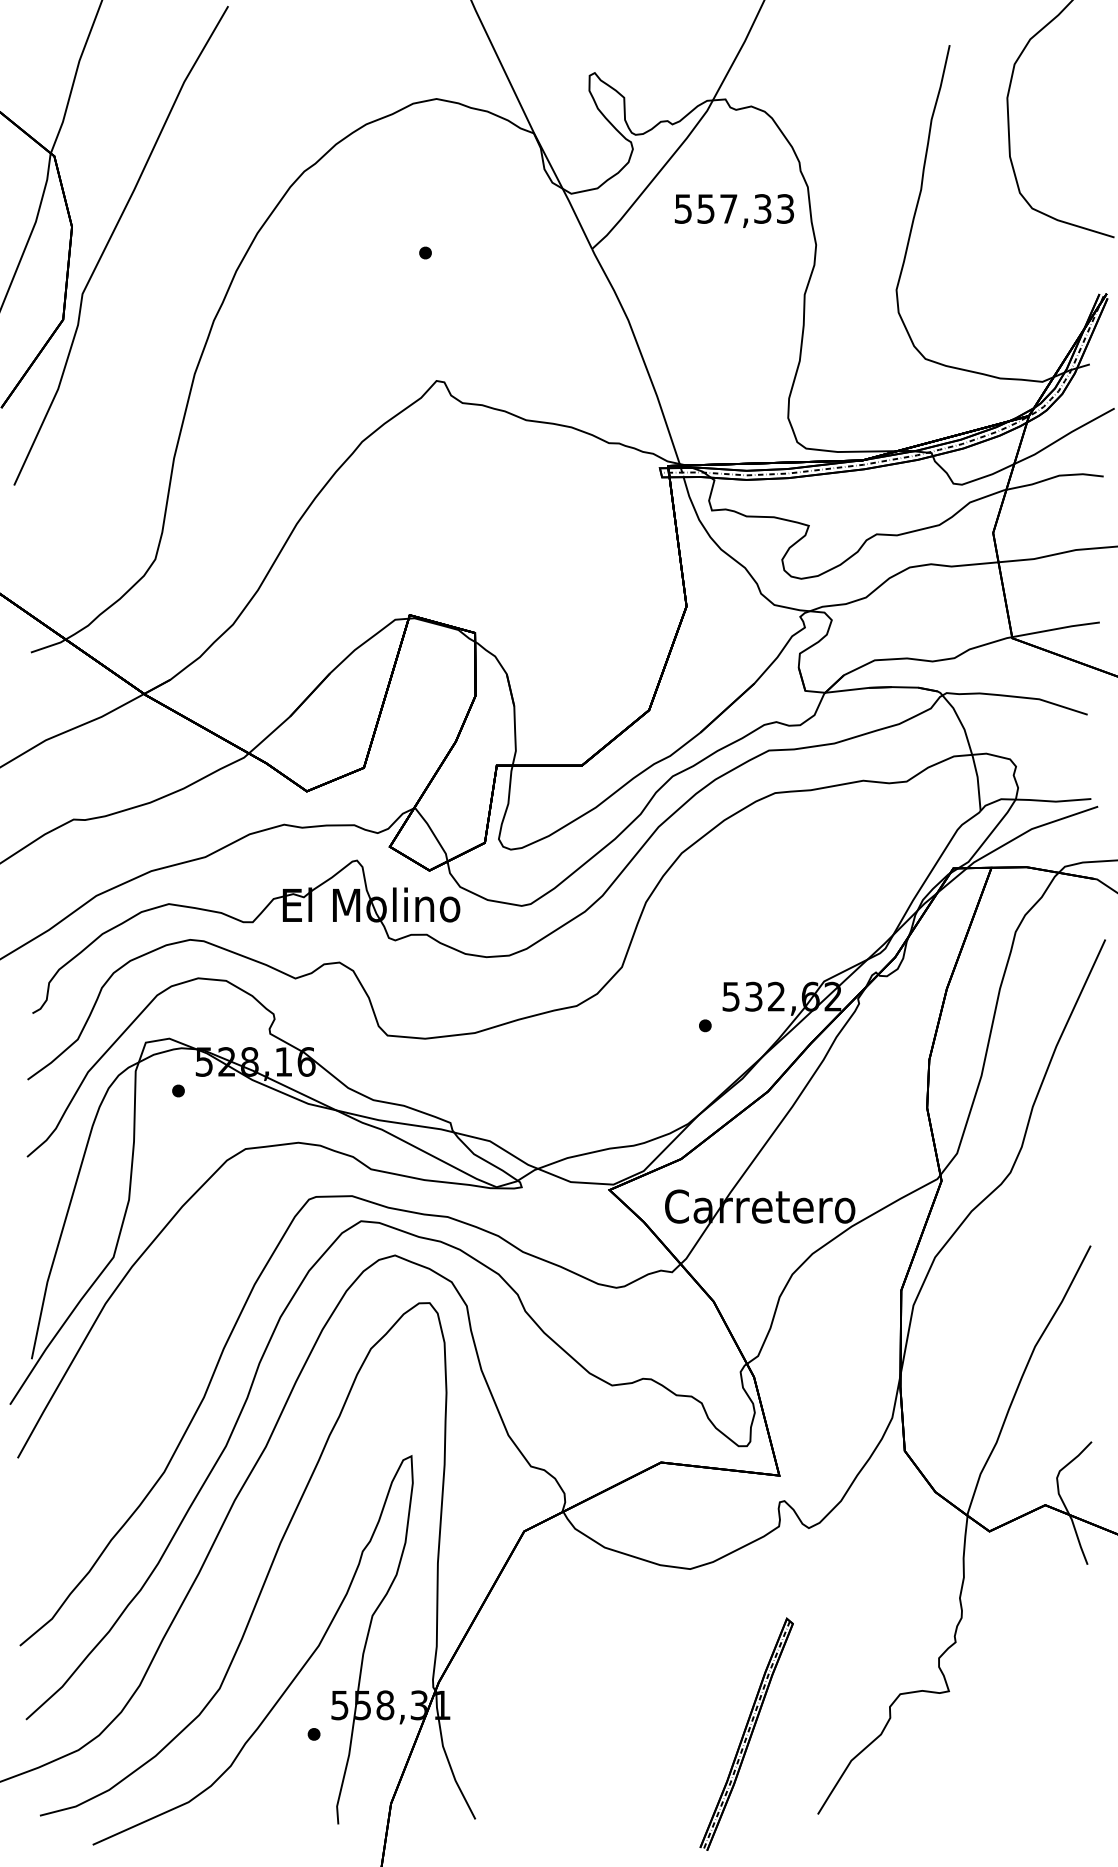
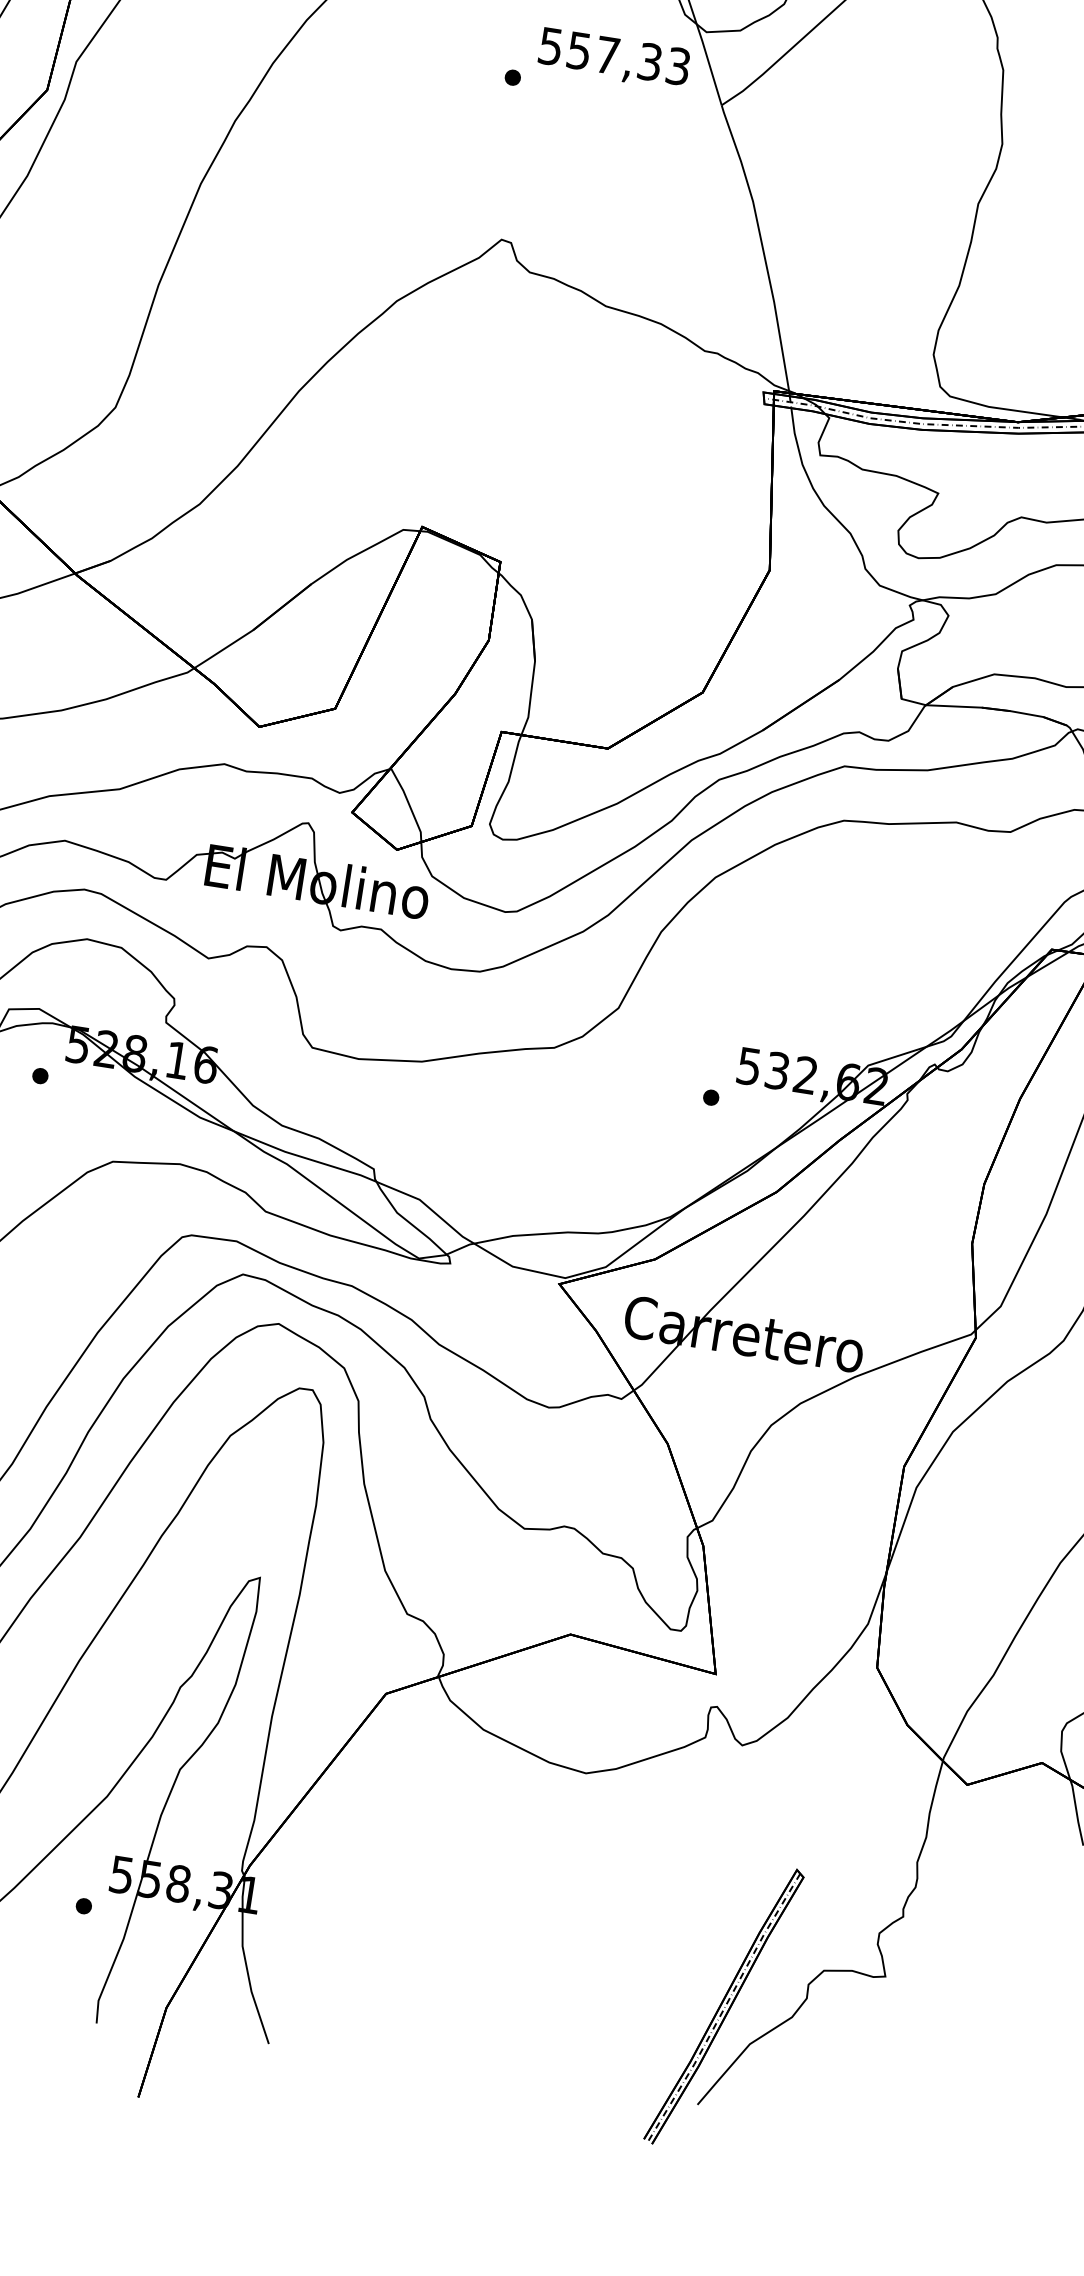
text: (733, 210) -> (613, 58), moved
part: (746, 1733) -> (724, 2005), moved

